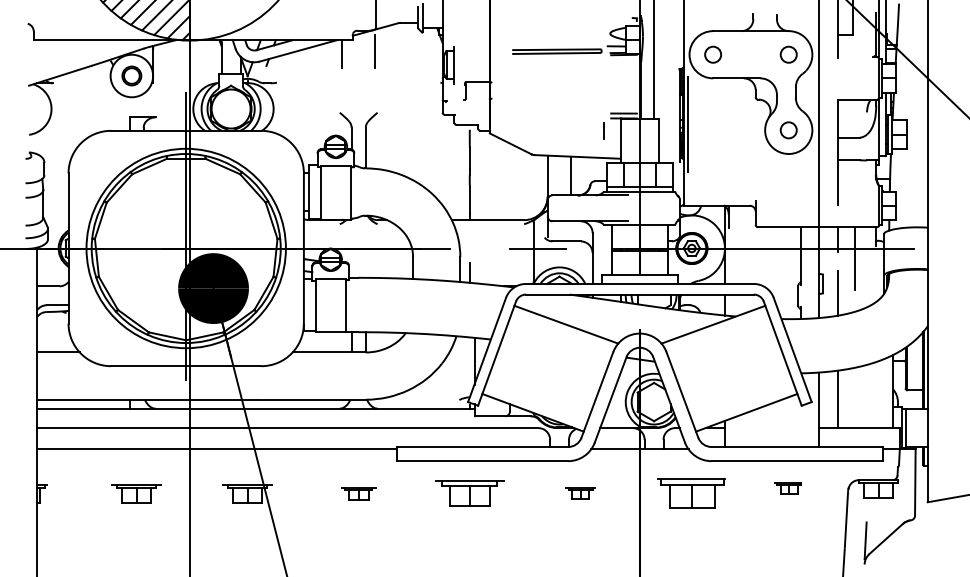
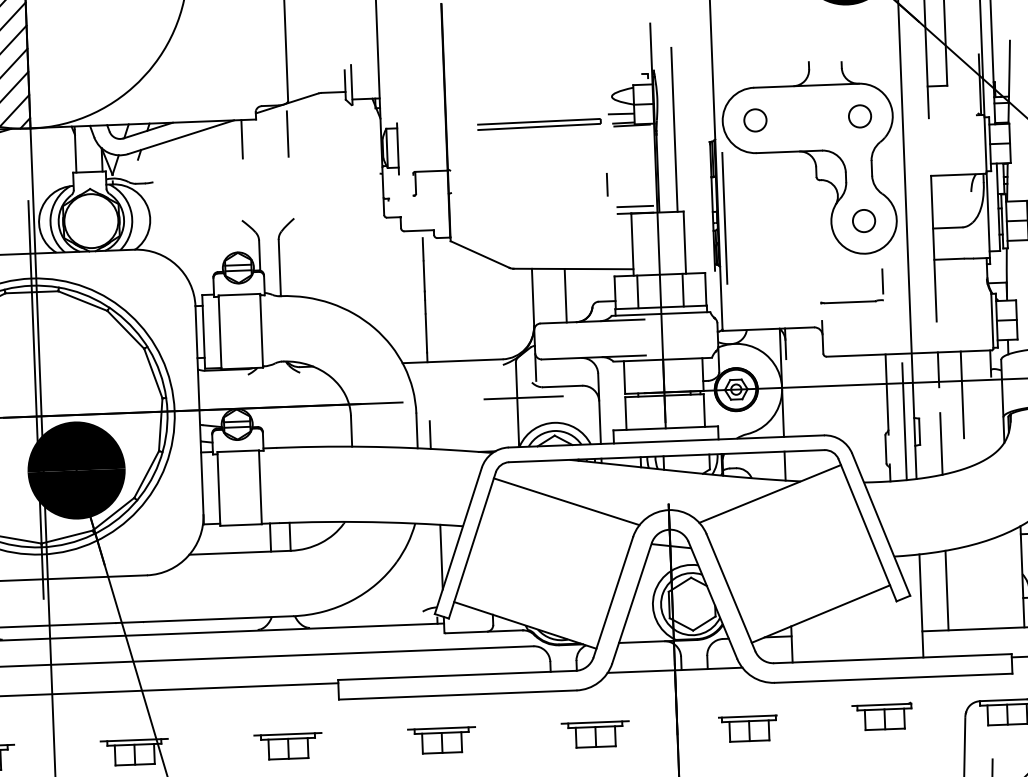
line: (603, 130) -> (605, 184), moved
part: (778, 188) -> (852, 302), added
line: (812, 276) -> (904, 421), added
part: (787, 488) -> (881, 716), size x1.67
part: (358, 493) -> (288, 746), size x1.43
part: (469, 493) -> (441, 740), size x0.71
part: (580, 493) -> (595, 734), size x1.67
part: (690, 493) -> (747, 728), size x0.62

